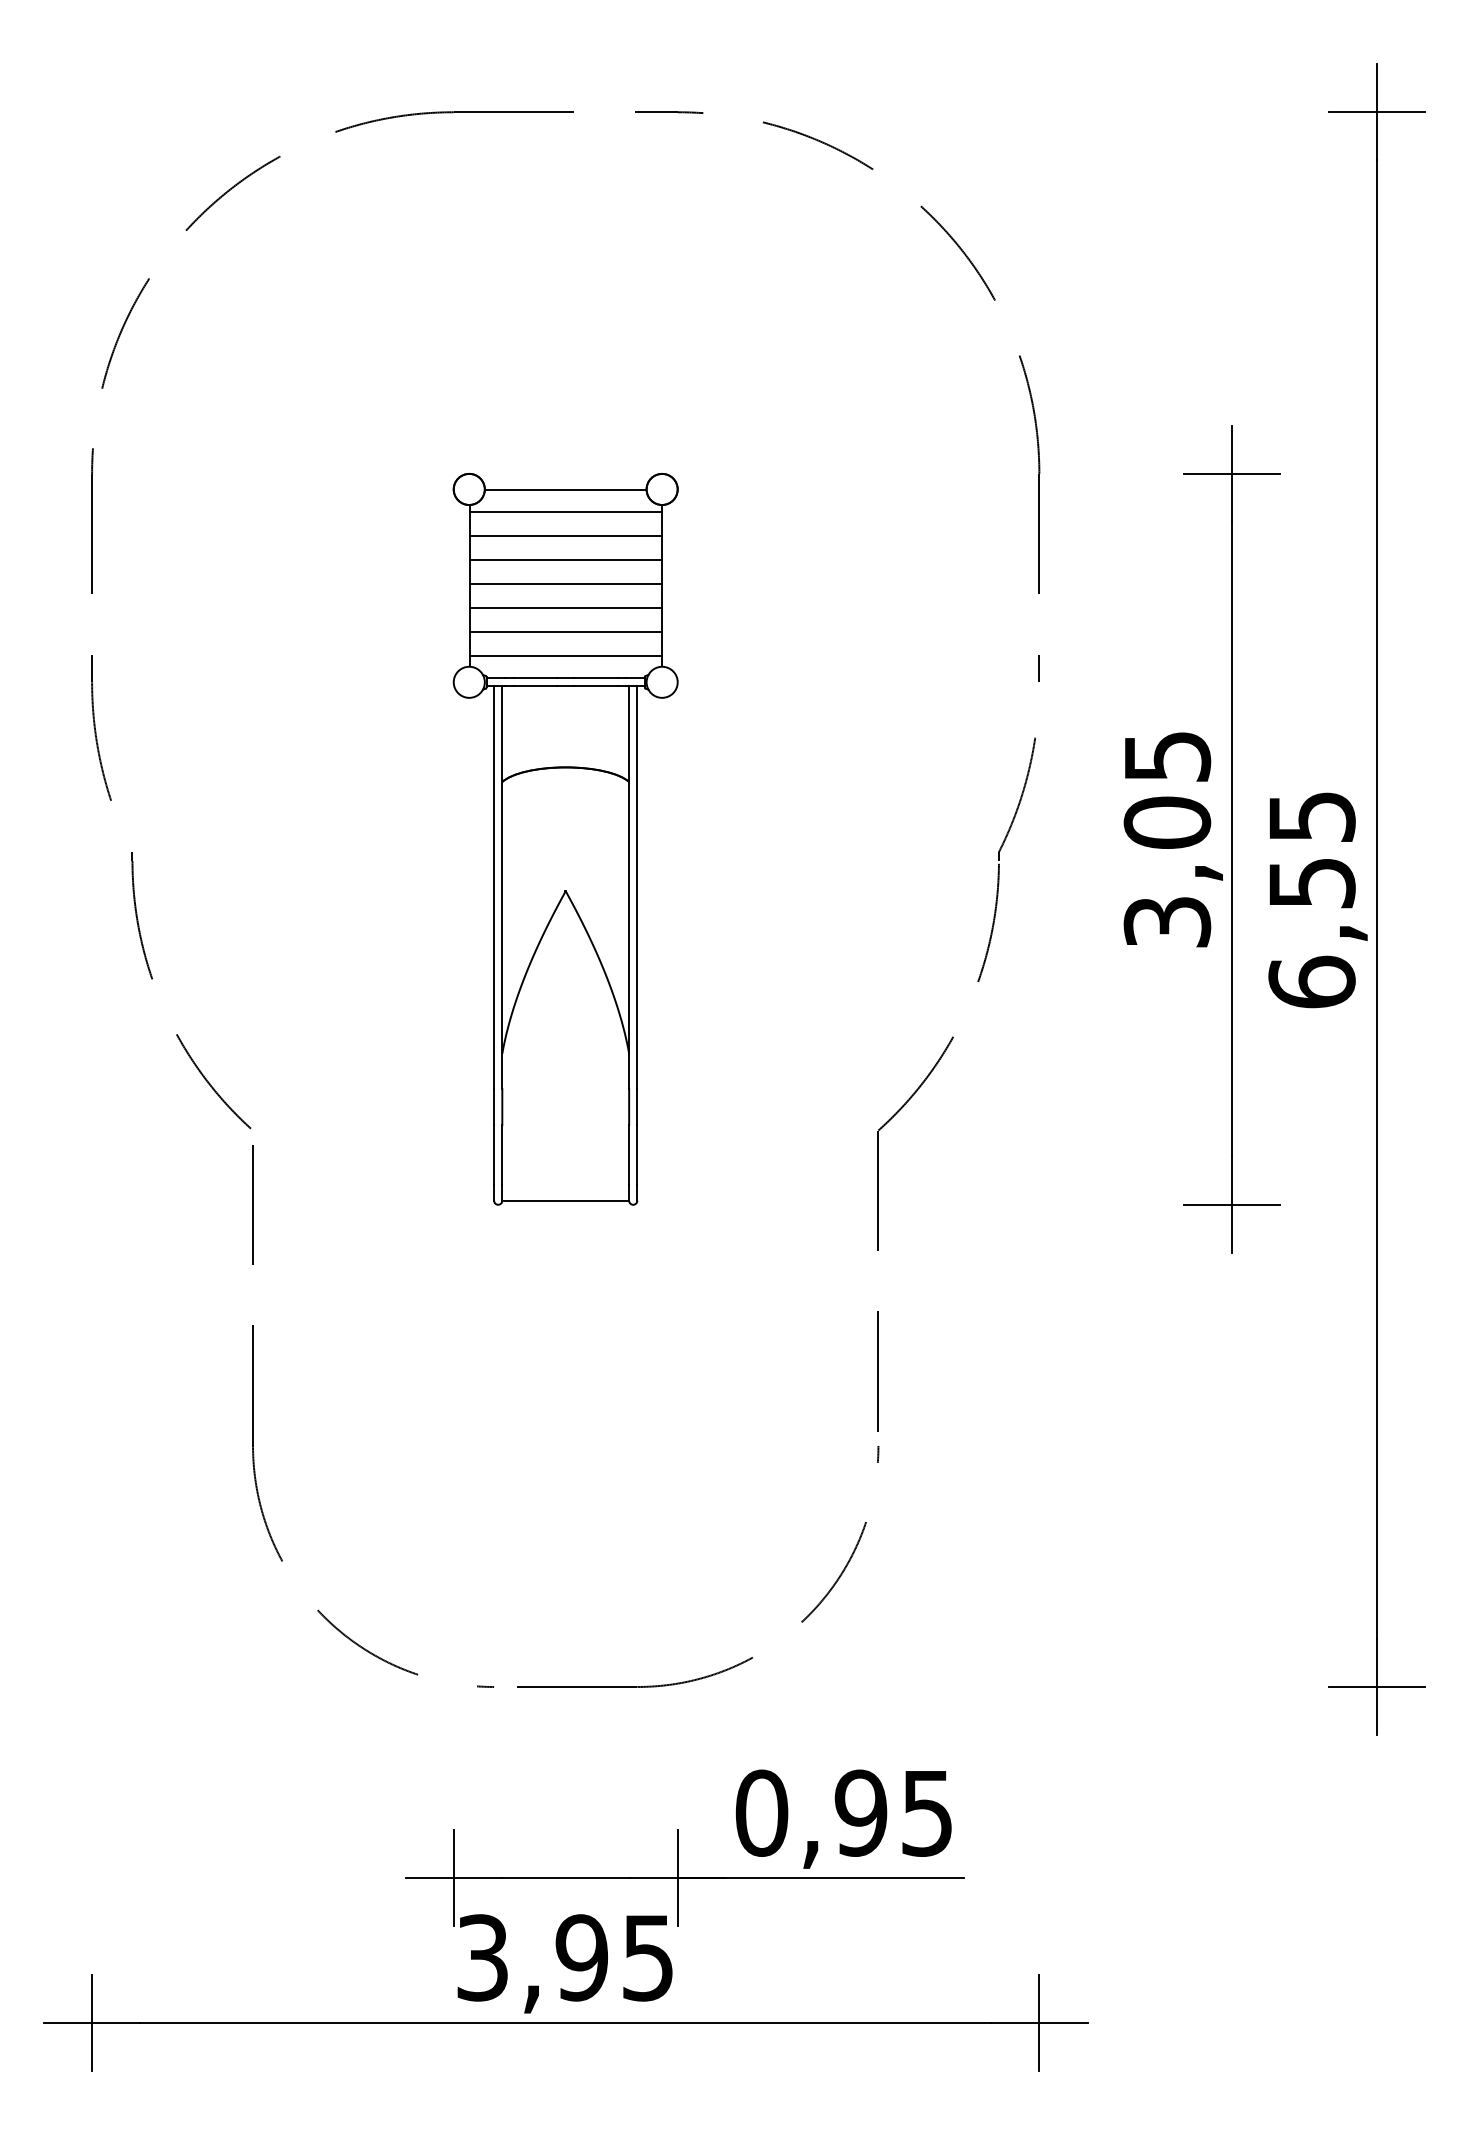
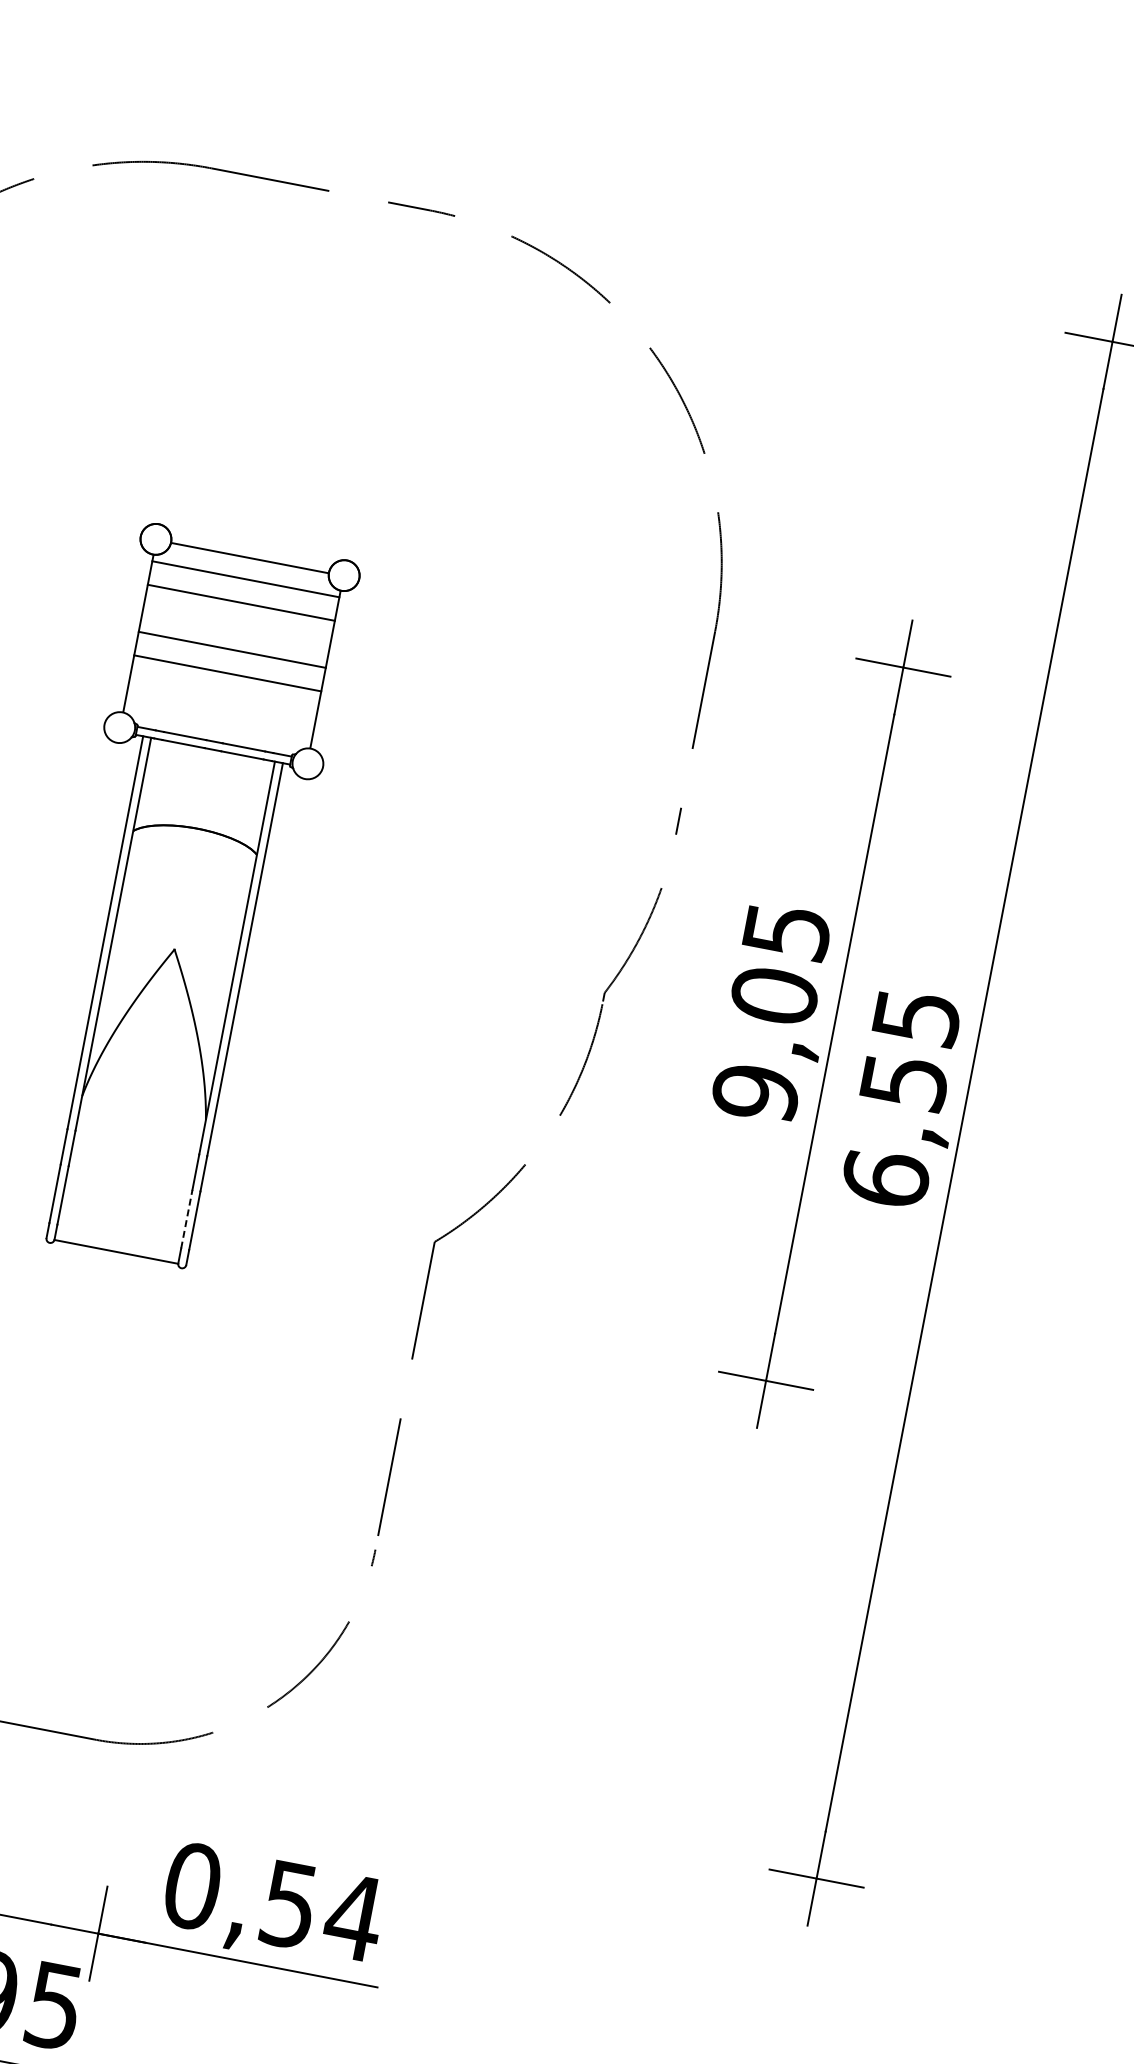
line: (565, 559) -> (236, 625), removed
line: (565, 632) -> (222, 697), removed
line: (565, 656) -> (218, 720), removed
text: (1167, 922) -> (755, 1093), 3,05 -> 9,05
line: (629, 1154) -> (187, 1218), solid -> dashed
text: (894, 1812) -> (322, 1910), 0,95 -> 0,54

